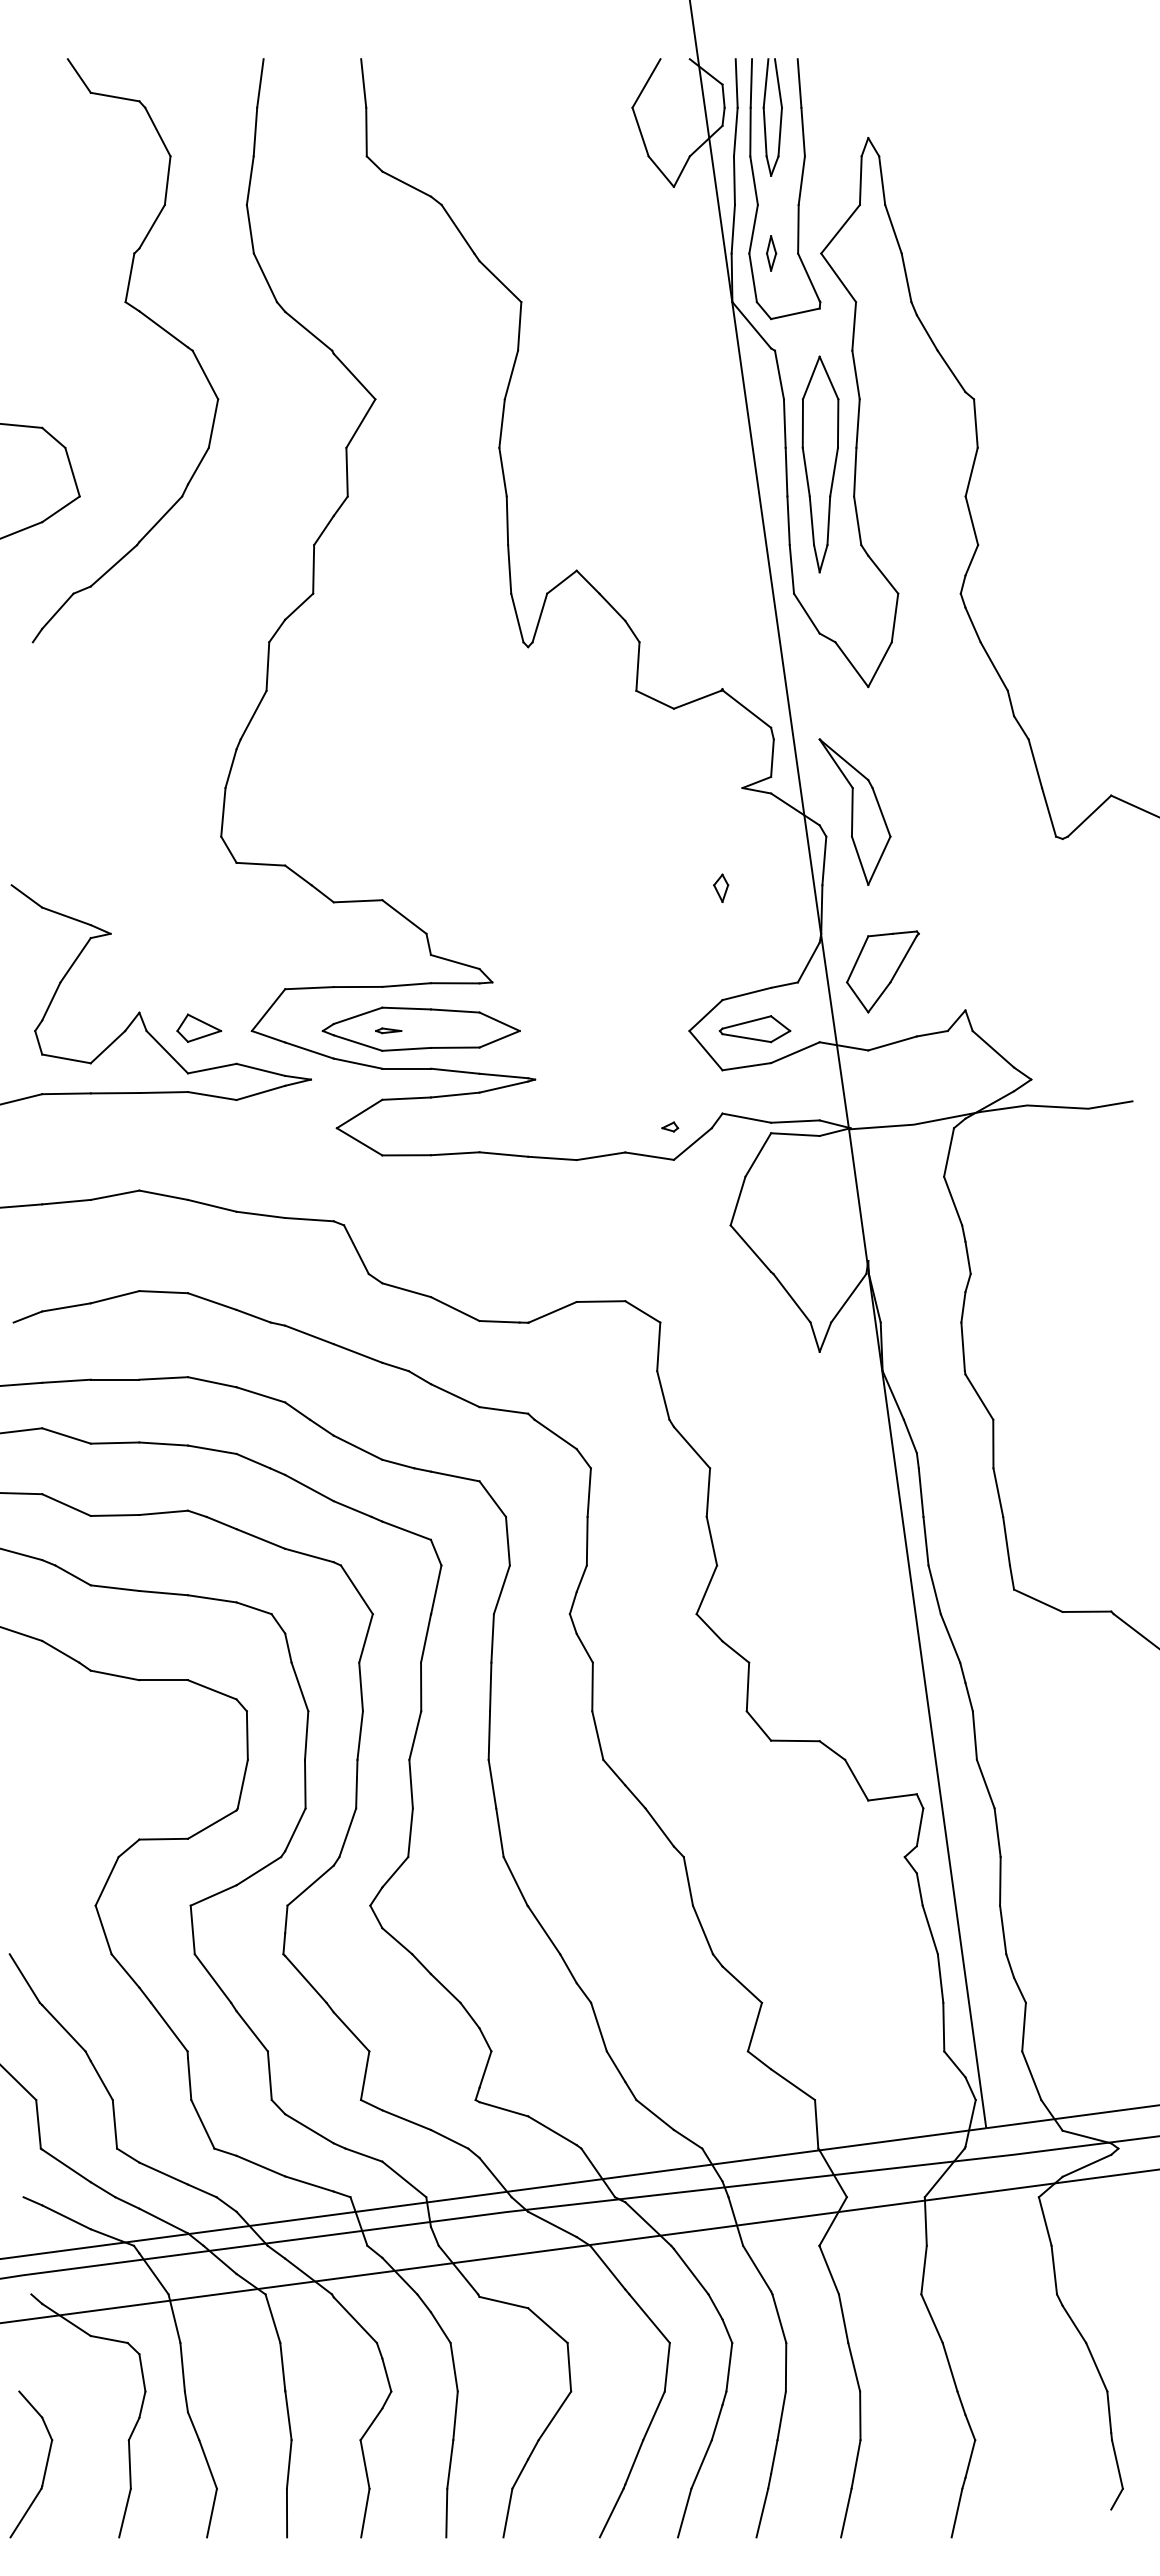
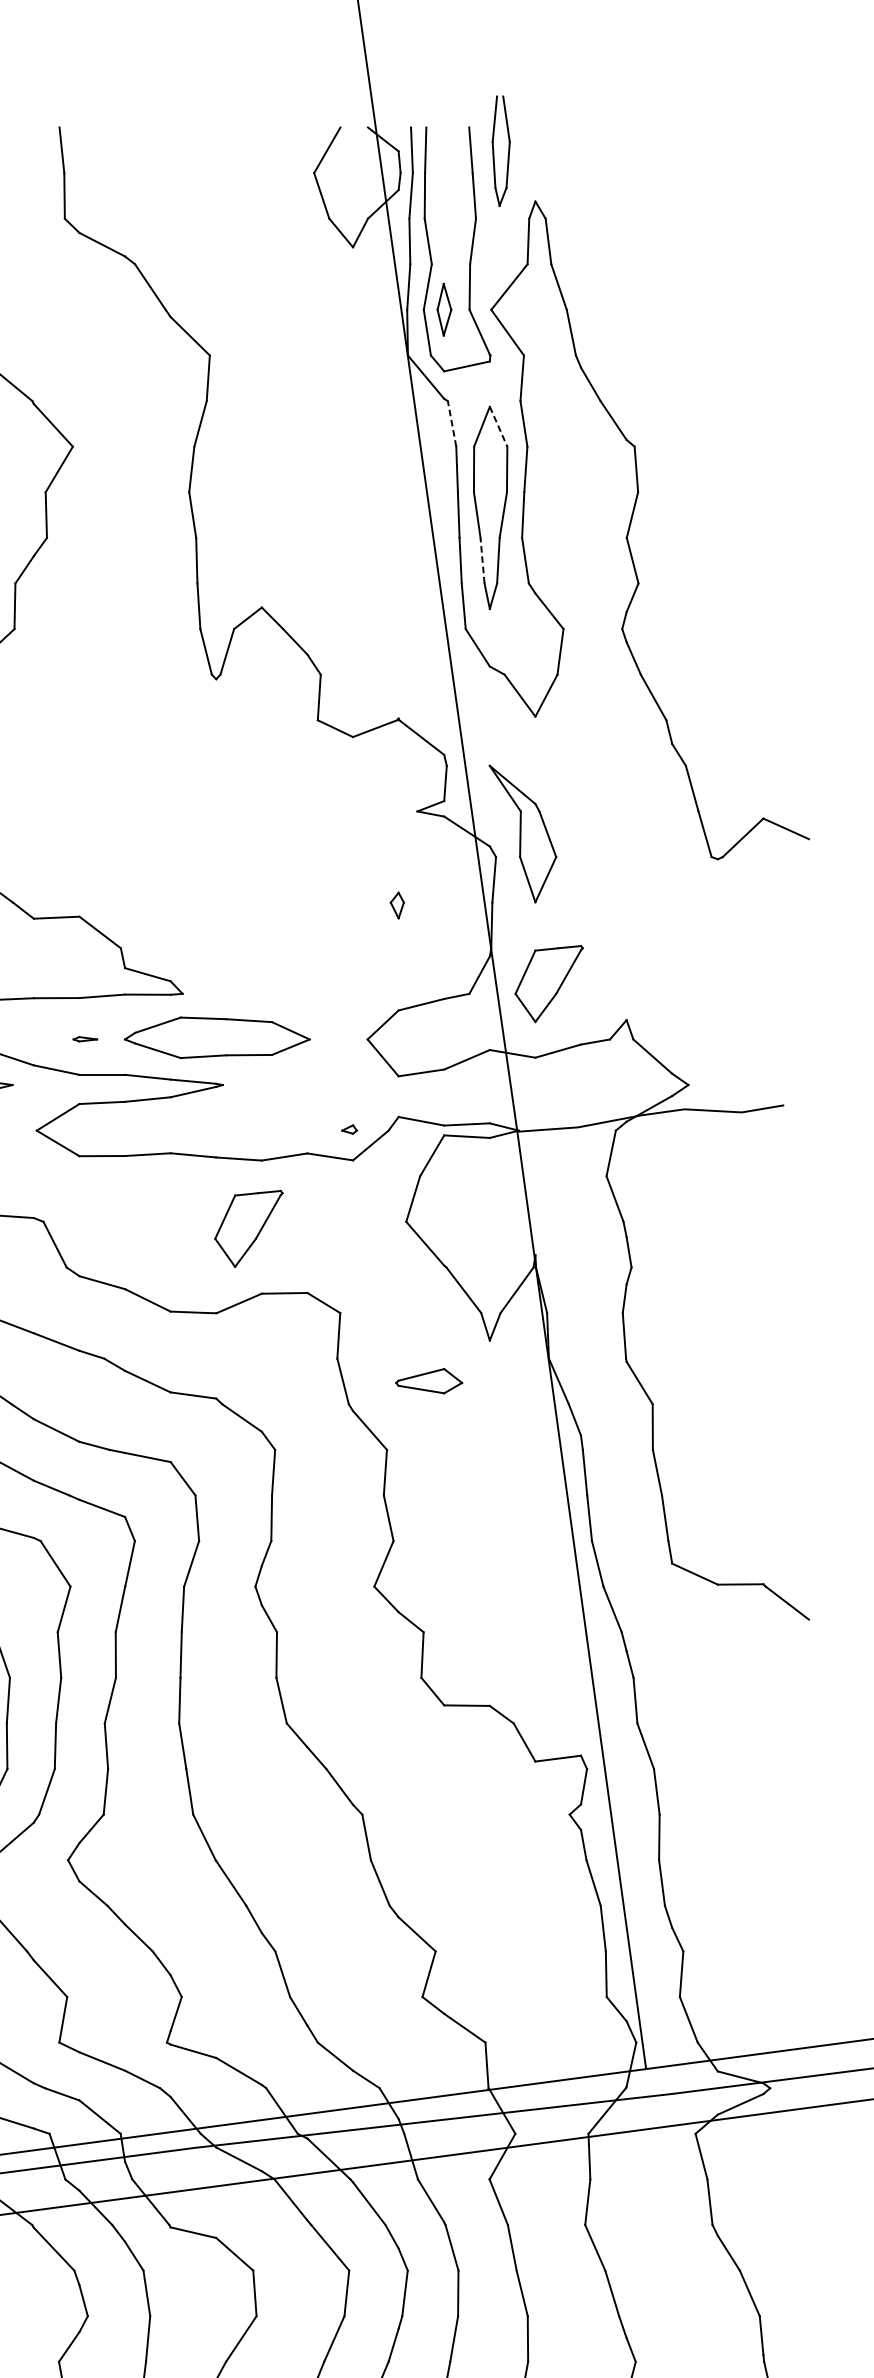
part: (765, 117) -> (494, 151), moved
part: (771, 253) -> (444, 309), size x1.6
line: (779, 375) -> (452, 424), solid -> dashed
line: (829, 378) -> (499, 427), solid -> dashed
line: (811, 520) -> (482, 560), solid -> dashed
part: (420, 1028) -> (216, 1037), moved
part: (754, 1029) -> (428, 1381), moved
part: (562, 1232) -> (248, 1228), added

